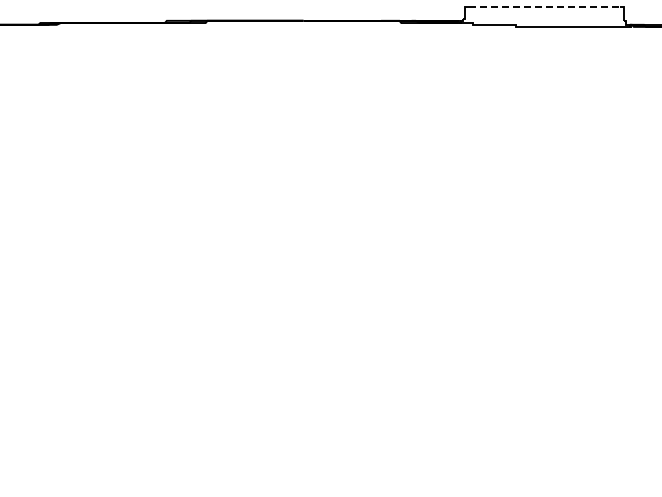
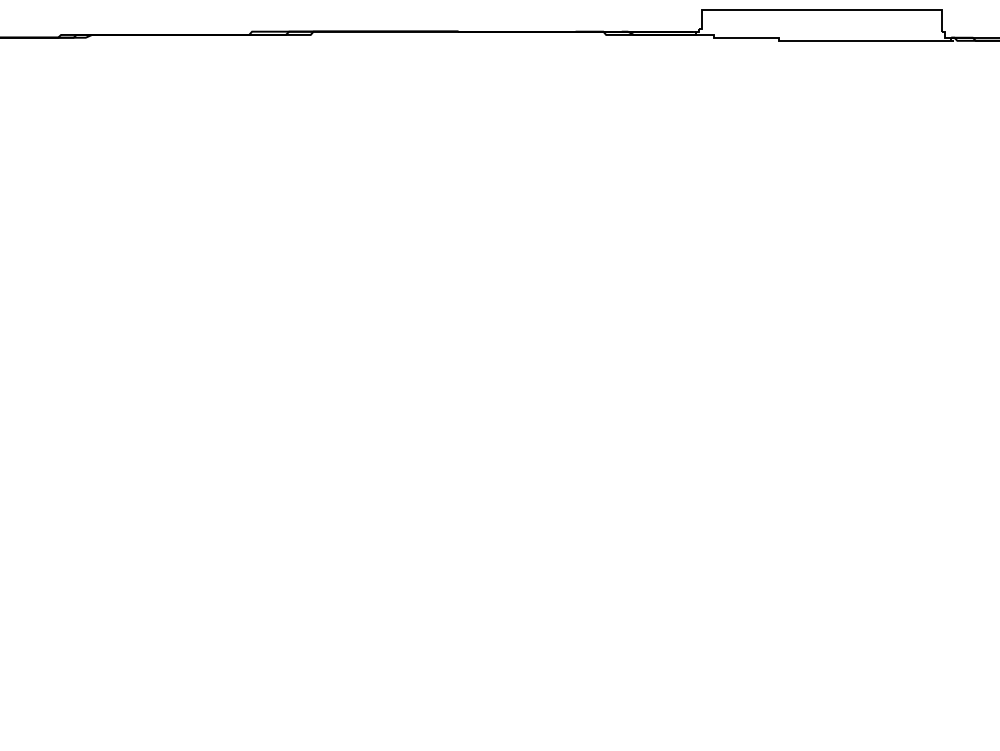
line: (544, 6) -> (822, 10), dashed -> solid

